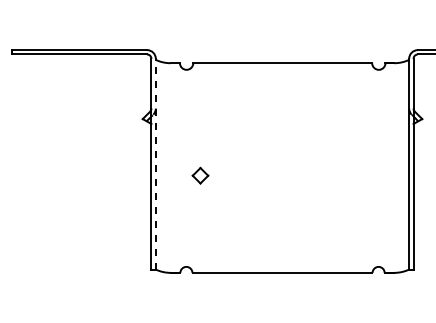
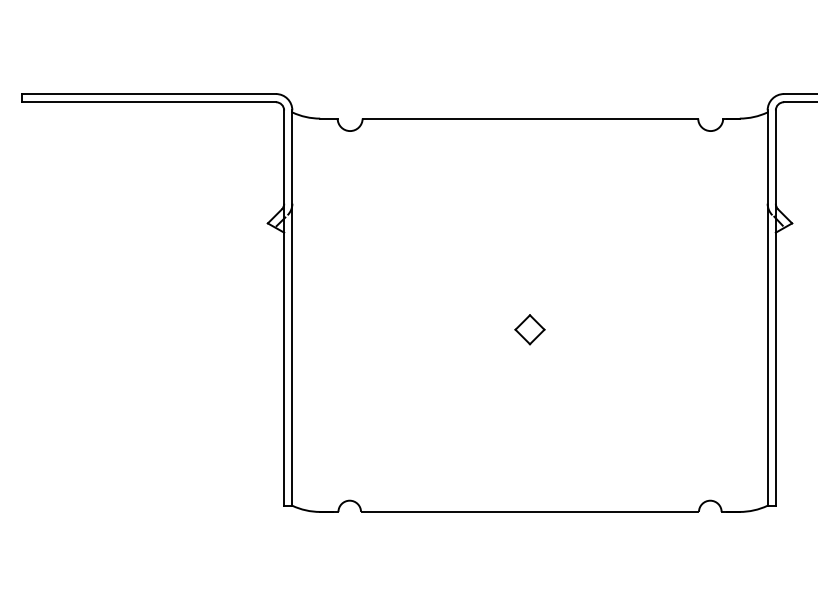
line: (155, 164) -> (291, 308), dashed -> solid
part: (200, 175) -> (530, 329), moved

